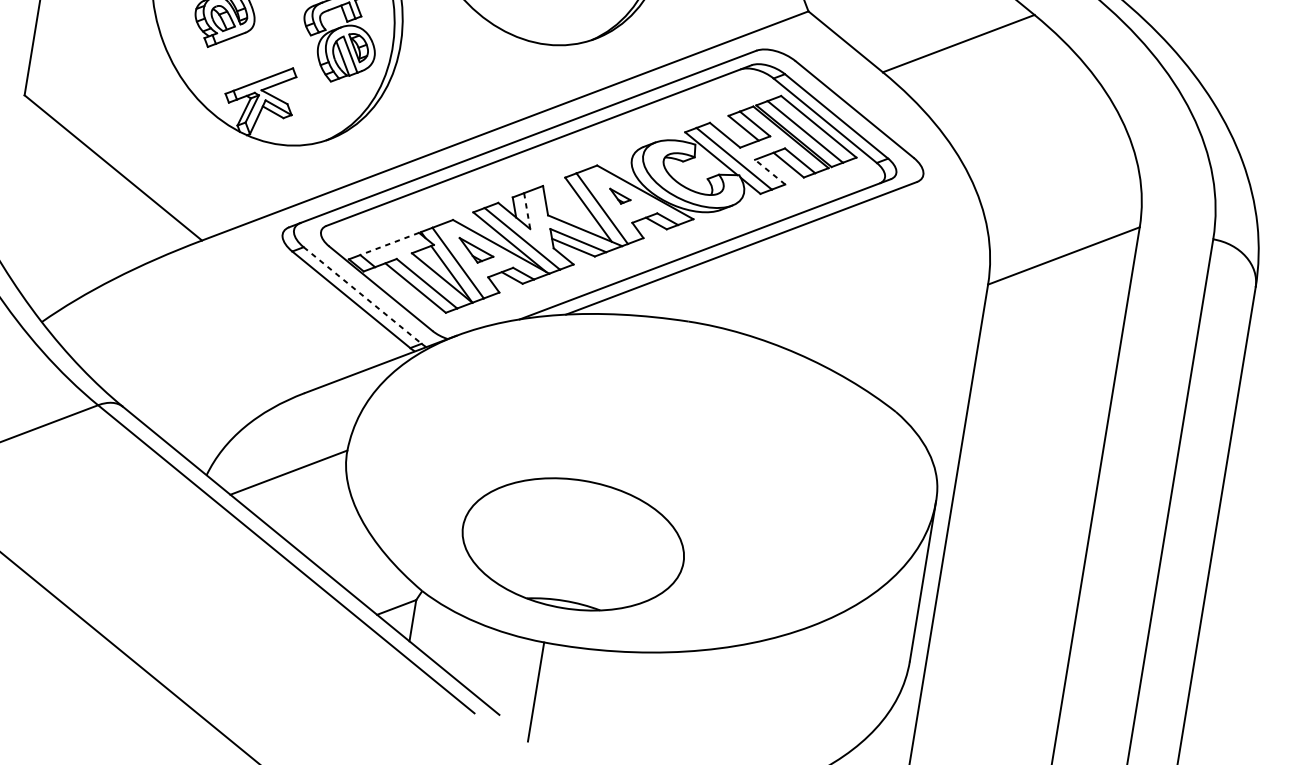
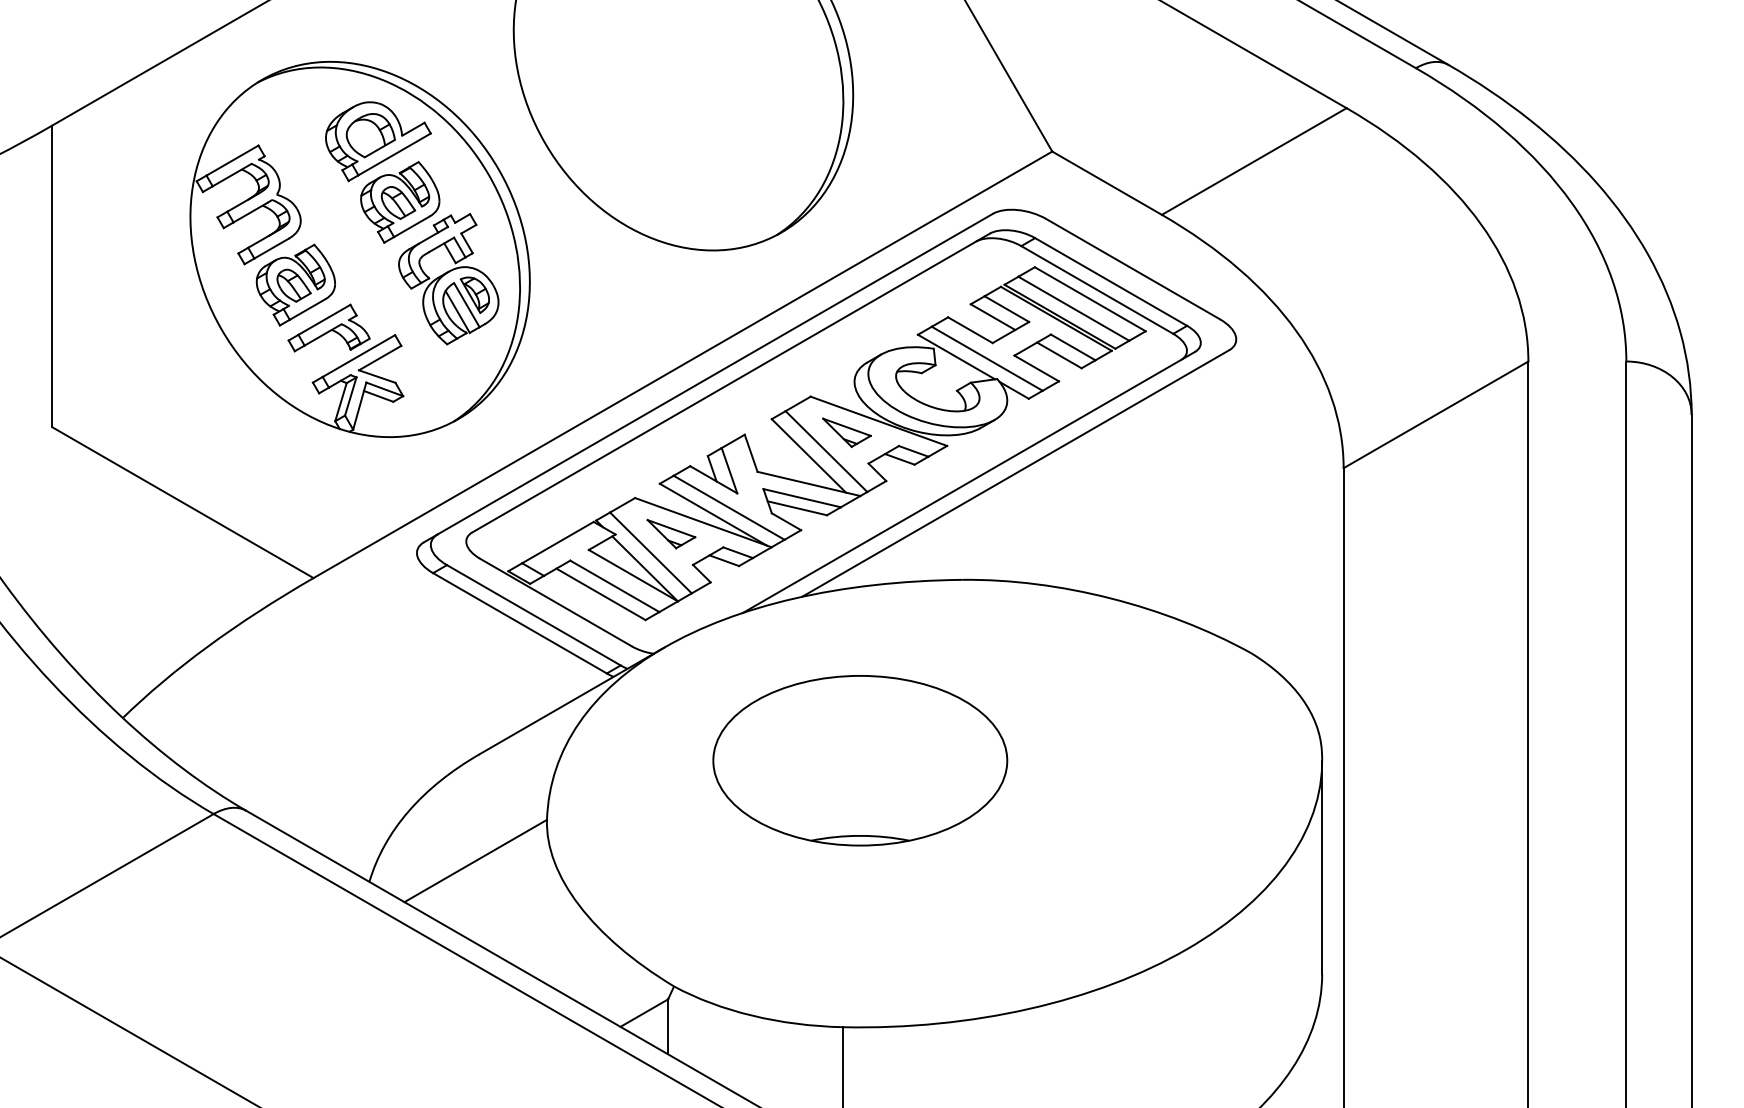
part: (244, 54) -> (328, 327), added
line: (769, 172) -> (1036, 368), dashed -> solid
part: (619, 196) -> (846, 432), size x1.67
line: (527, 210) -> (729, 470), dashed -> solid
line: (389, 243) -> (557, 542), dashed -> solid
line: (363, 295) -> (534, 615), dashed -> solid
part: (573, 544) -> (860, 760), moved

